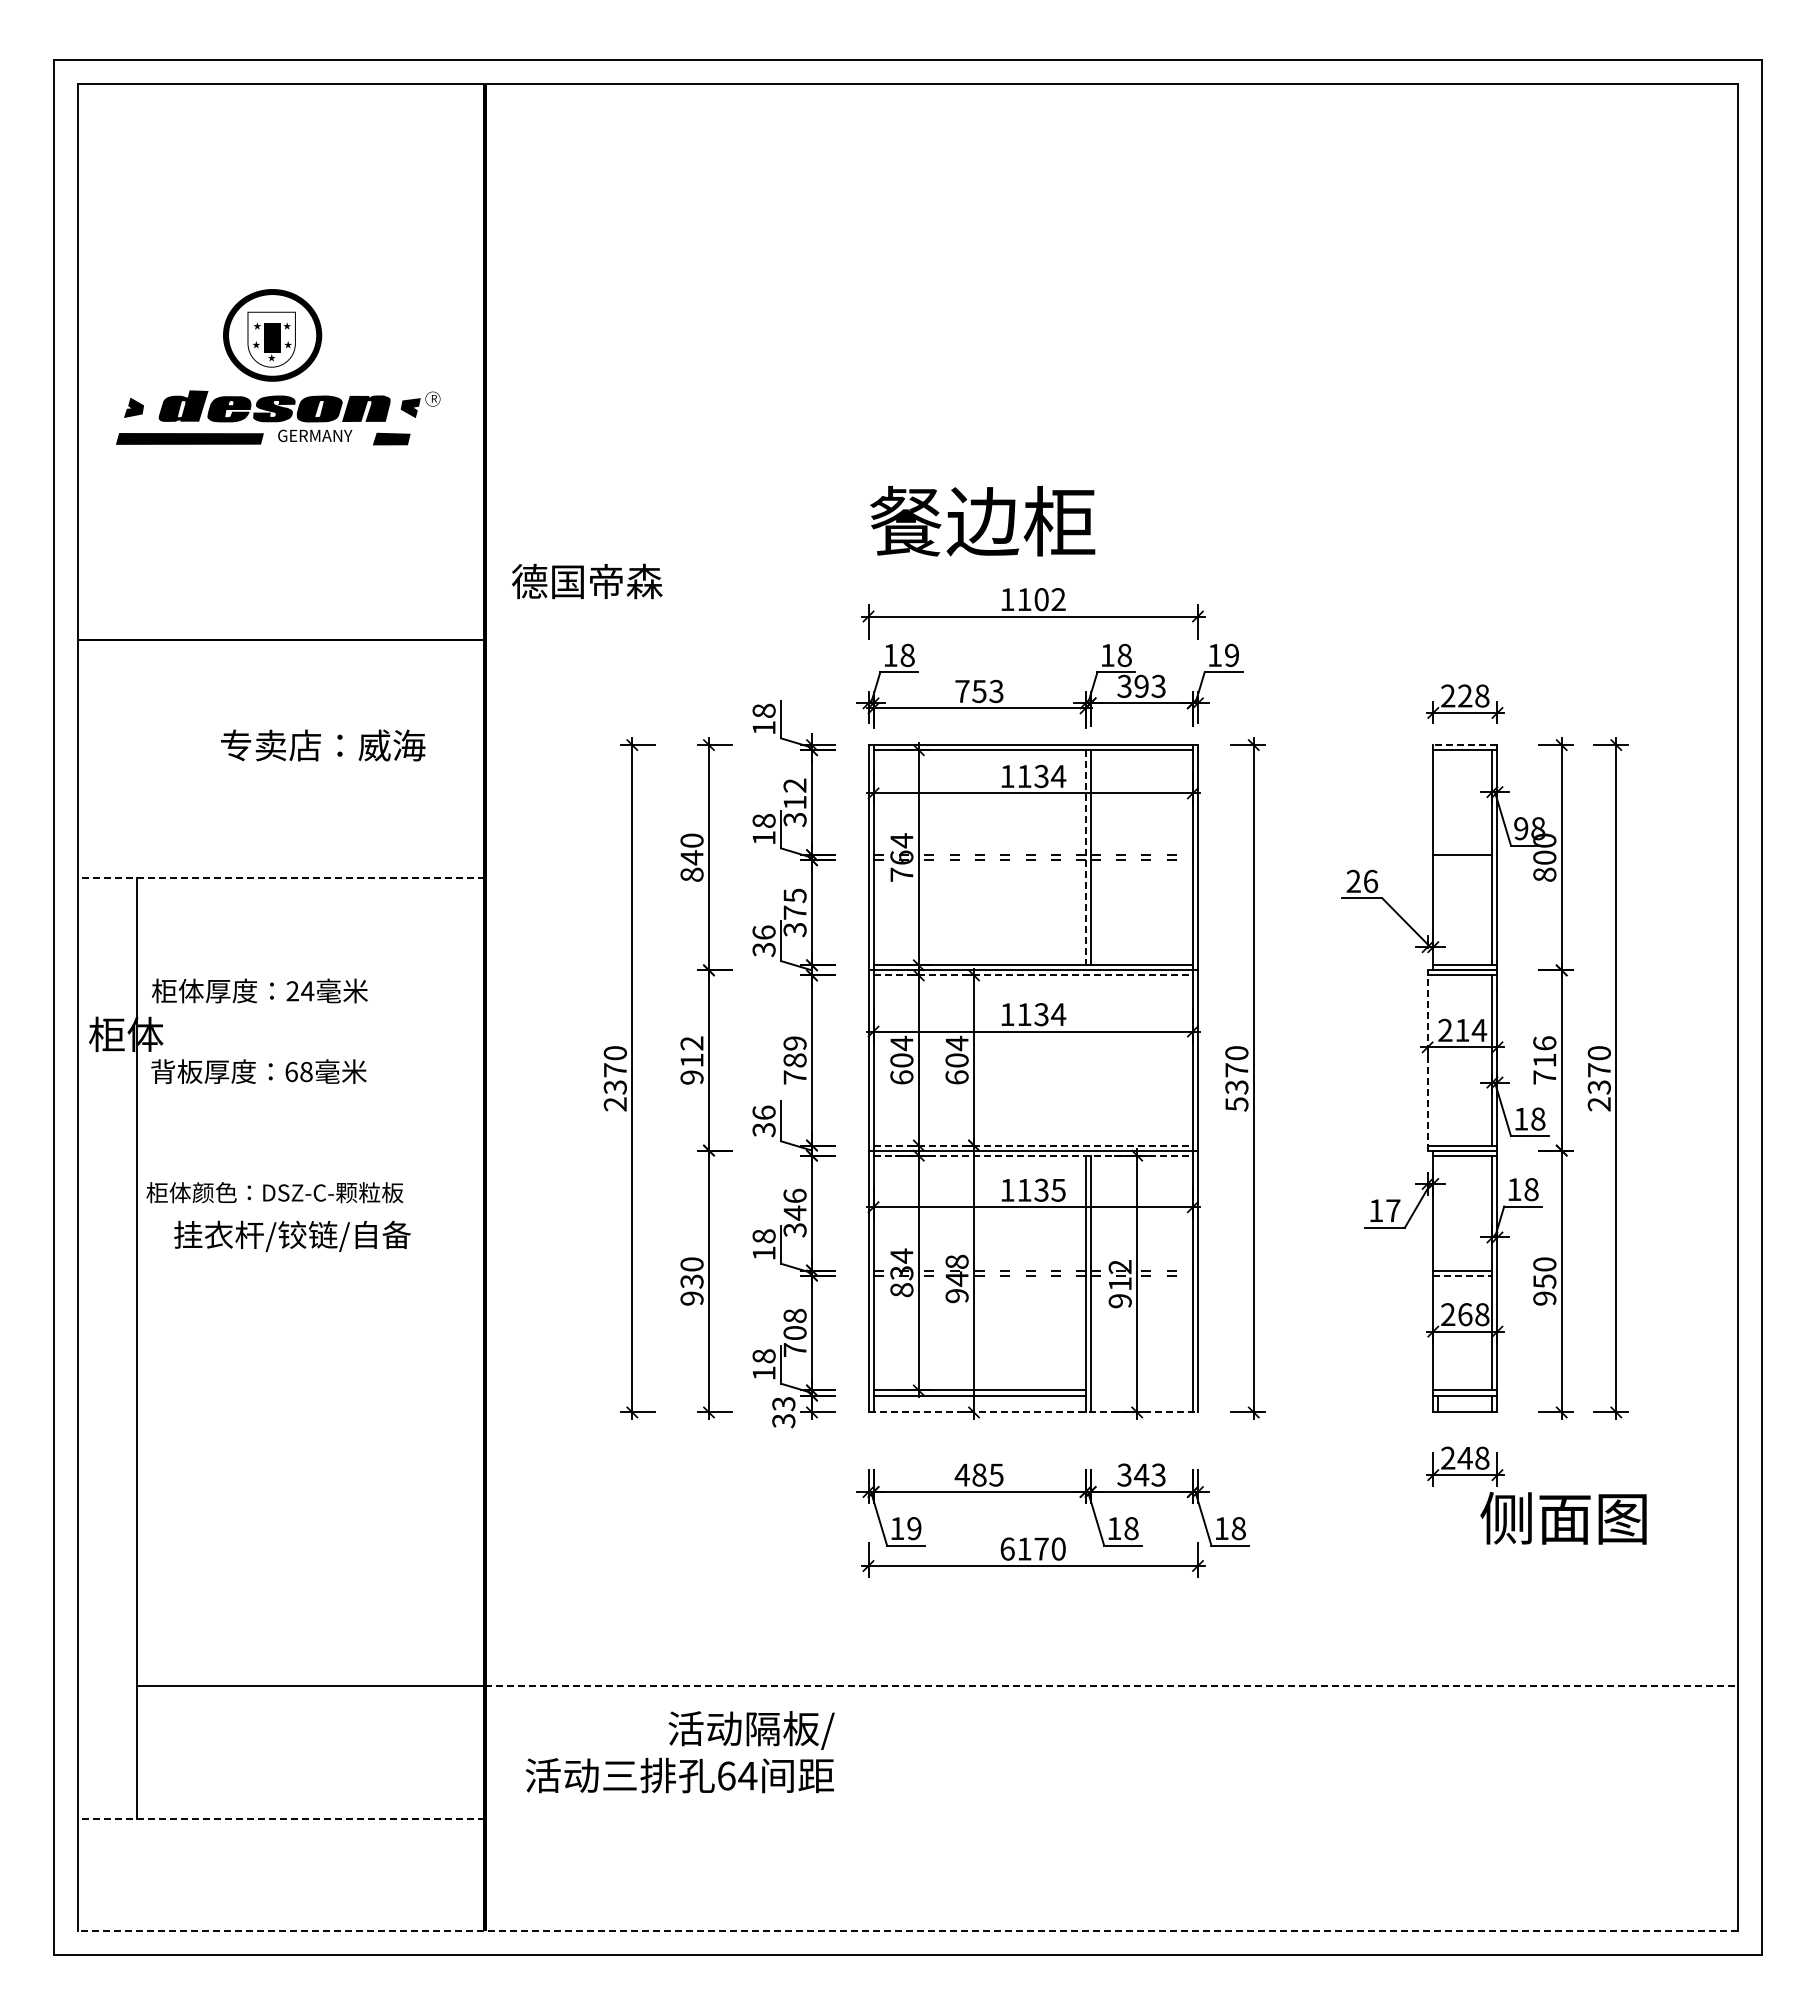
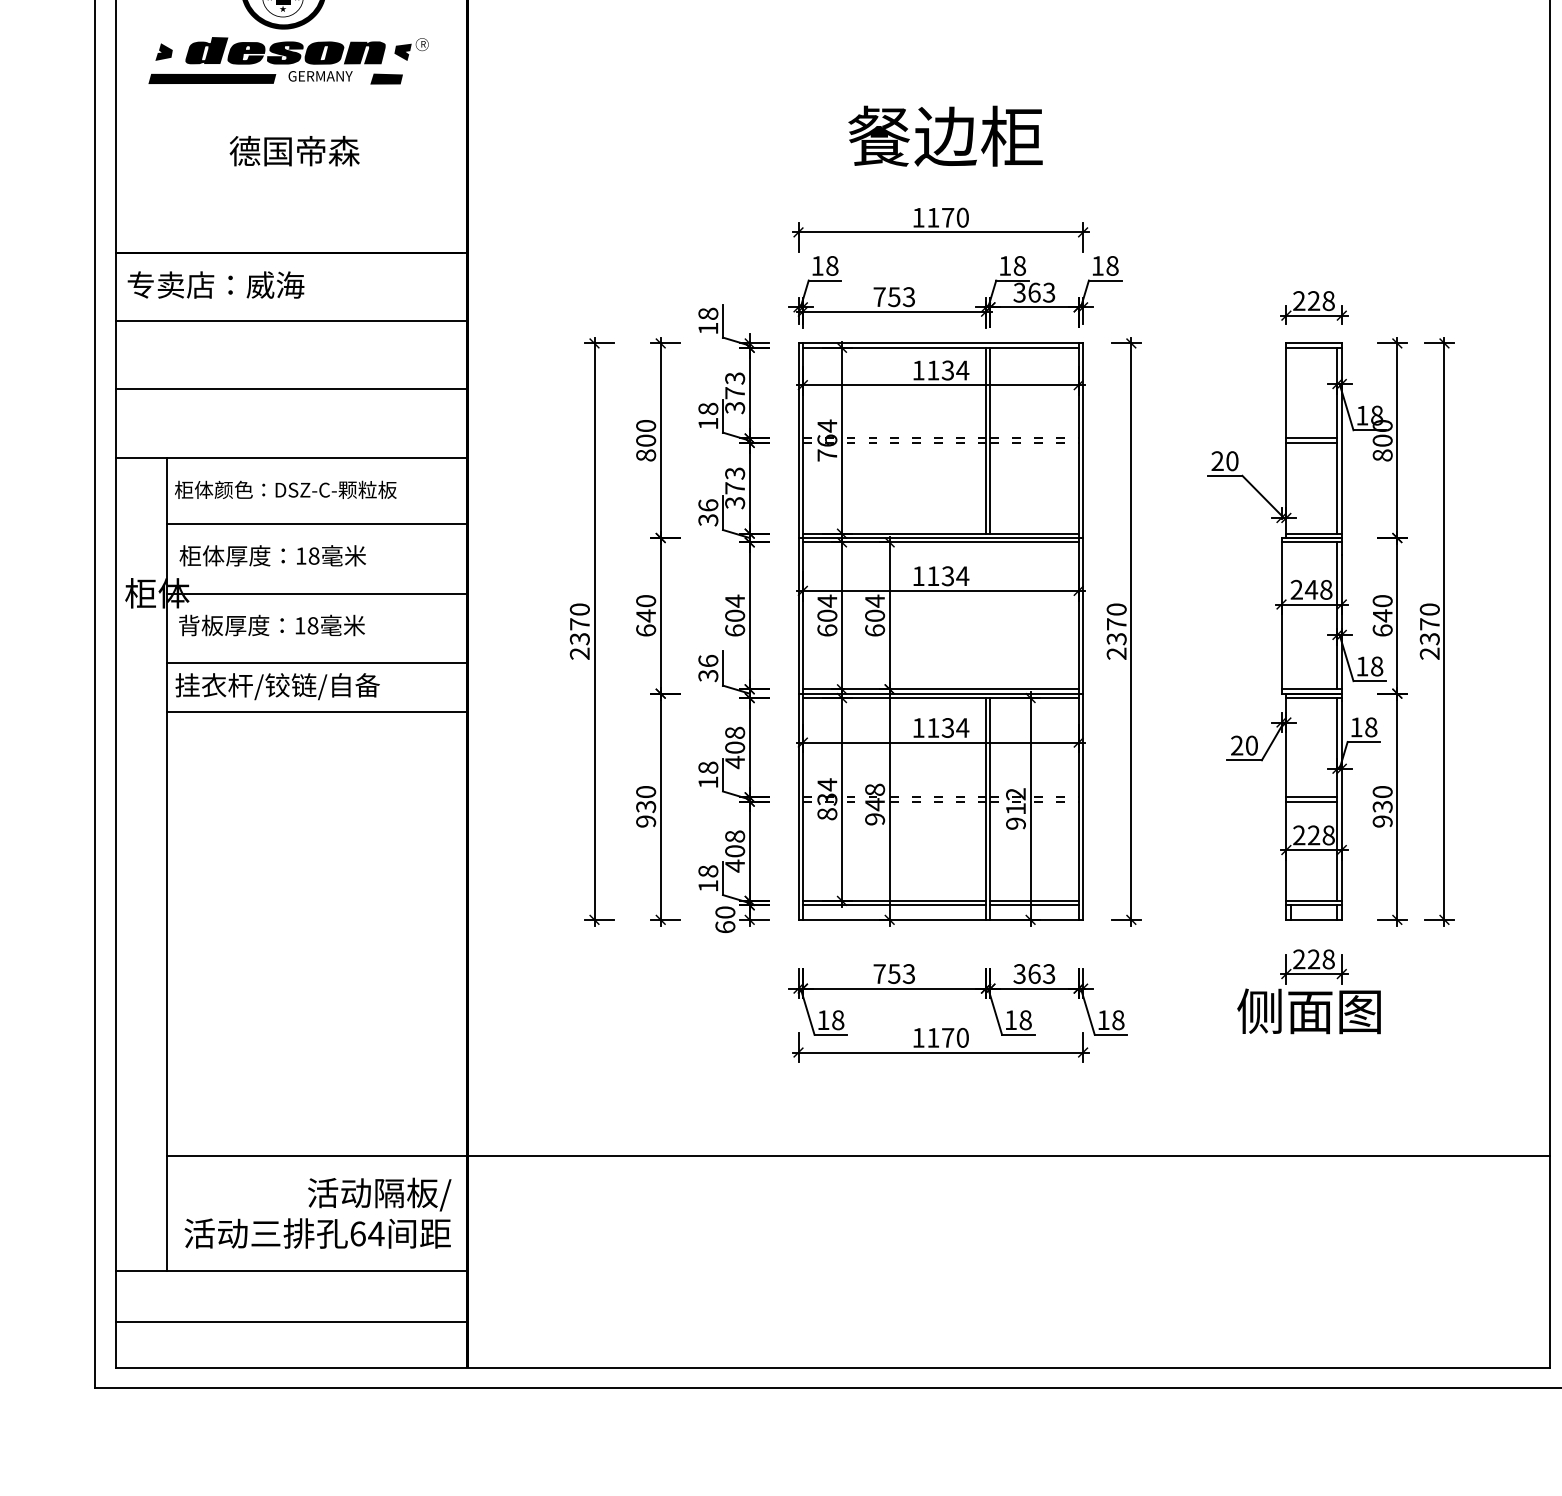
text: (982, 521) -> (945, 136), moved
text: (587, 581) -> (294, 151), moved
text: (1049, 599) -> (954, 217), 1102 -> 1170
text: (1232, 654) -> (1112, 265), 19 -> 18
text: (1141, 685) -> (1034, 291), 393 -> 363
line: (281, 719) -> (291, 321), added
text: (323, 745) -> (216, 285), moved
line: (1464, 745) -> (1313, 343), dashed -> solid
text: (794, 793) -> (734, 385), 312 -> 373
line: (281, 797) -> (291, 388), added
text: (1521, 828) -> (1362, 415), 98 -> 18
text: (691, 857) -> (645, 440), 840 -> 800
line: (1085, 857) -> (985, 440), dashed -> solid
line: (1462, 860) -> (1311, 443), added
line: (281, 878) -> (291, 458), dashed -> solid
text: (1371, 880) -> (1233, 460), 26 -> 20
text: (794, 895) -> (734, 473), 375 -> 373
line: (311, 954) -> (317, 524), added
line: (1033, 975) -> (941, 542), dashed -> solid
text: (300, 991) -> (307, 556), 24 -> 18
text: (1470, 1030) -> (1318, 589), 214 -> 248
line: (311, 1035) -> (317, 594), added
text: (794, 1059) -> (734, 615), 789 -> 604
line: (1427, 1059) -> (1281, 615), dashed -> solid
text: (691, 1060) -> (645, 615), 912 -> 640
text: (1544, 1060) -> (1382, 615), 716 -> 640
text: (291, 1071) -> (300, 625), 68 -> 18
text: (1236, 1104) -> (1116, 653), 5370 -> 2370
line: (311, 1115) -> (317, 663), added
line: (1033, 1145) -> (941, 689), dashed -> solid
line: (1033, 1155) -> (941, 697), dashed -> solid
line: (311, 1172) -> (317, 712), added
text: (1058, 1190) -> (962, 728), 1135 -> 1134
text: (274, 1192) -> (285, 489), moved
text: (1384, 1210) -> (1244, 745), 17 -> 20
text: (794, 1212) -> (734, 747), 346 -> 408
text: (292, 1236) -> (277, 686), moved
line: (1462, 1275) -> (1311, 801), dashed -> solid
text: (1544, 1280) -> (1382, 805), 950 -> 930
text: (1465, 1314) -> (1314, 835), 268 -> 228
text: (794, 1349) -> (734, 865), 708 -> 408
line: (1141, 1390) -> (1034, 900), added
line: (1141, 1395) -> (1034, 905), added
text: (783, 1412) -> (725, 919), 33 -> 60
line: (1033, 1412) -> (941, 919), dashed -> solid
text: (1464, 1457) -> (1313, 958), 248 -> 228
text: (978, 1474) -> (893, 973), 485 -> 753
text: (1141, 1474) -> (1034, 973), 343 -> 363
text: (1563, 1518) -> (1309, 1011), moved
text: (914, 1528) -> (838, 1020), 19 -> 18
text: (1007, 1548) -> (918, 1037), 6170 -> 1170
line: (1111, 1685) -> (1008, 1155), dashed -> solid
text: (679, 1752) -> (317, 1213), moved
line: (281, 1818) -> (291, 1270), dashed -> solid
line: (281, 1877) -> (291, 1321), added
line: (907, 1930) -> (832, 1367), dashed -> solid

